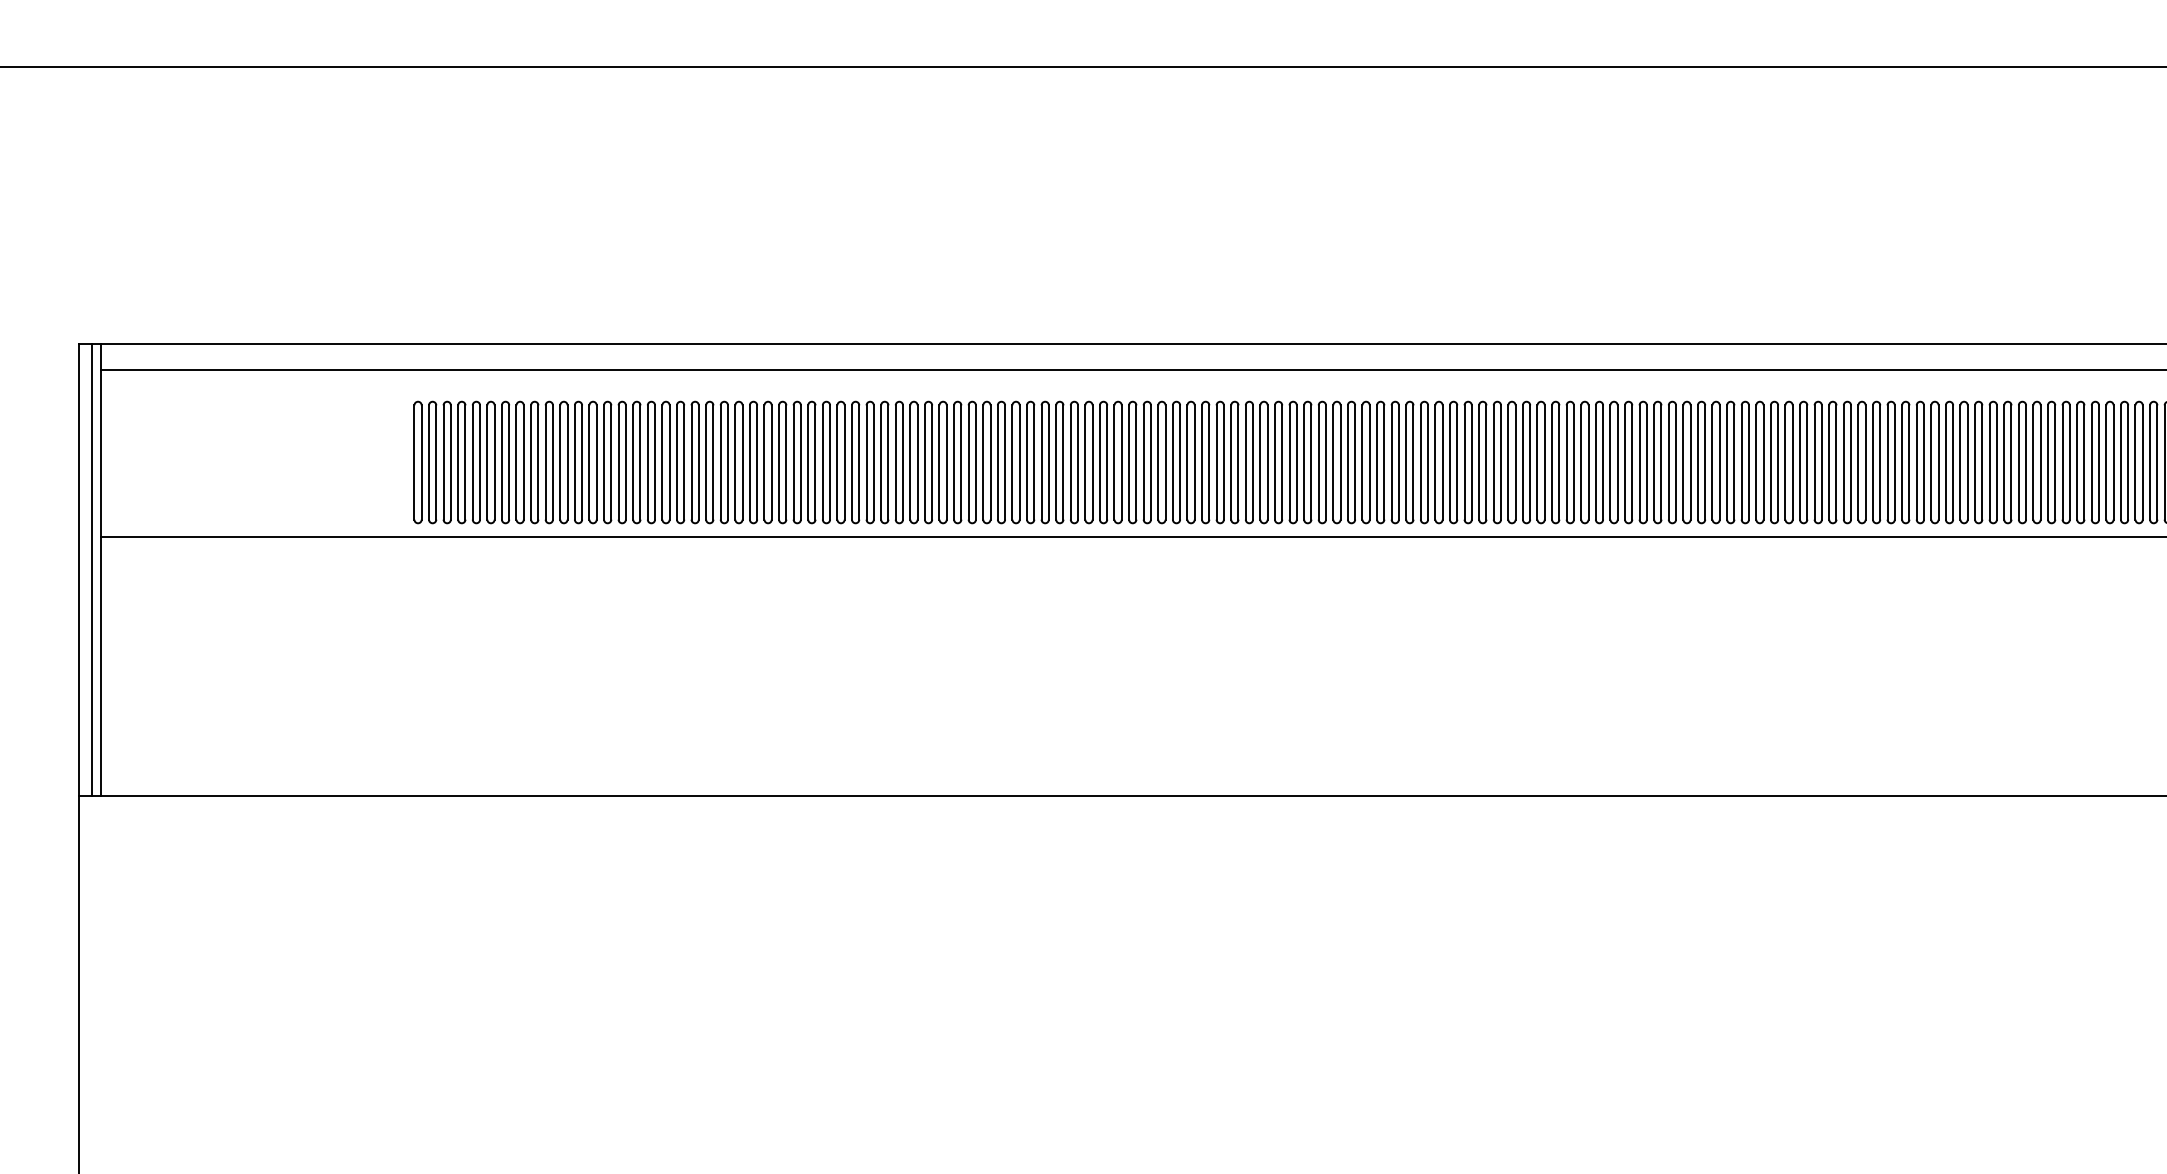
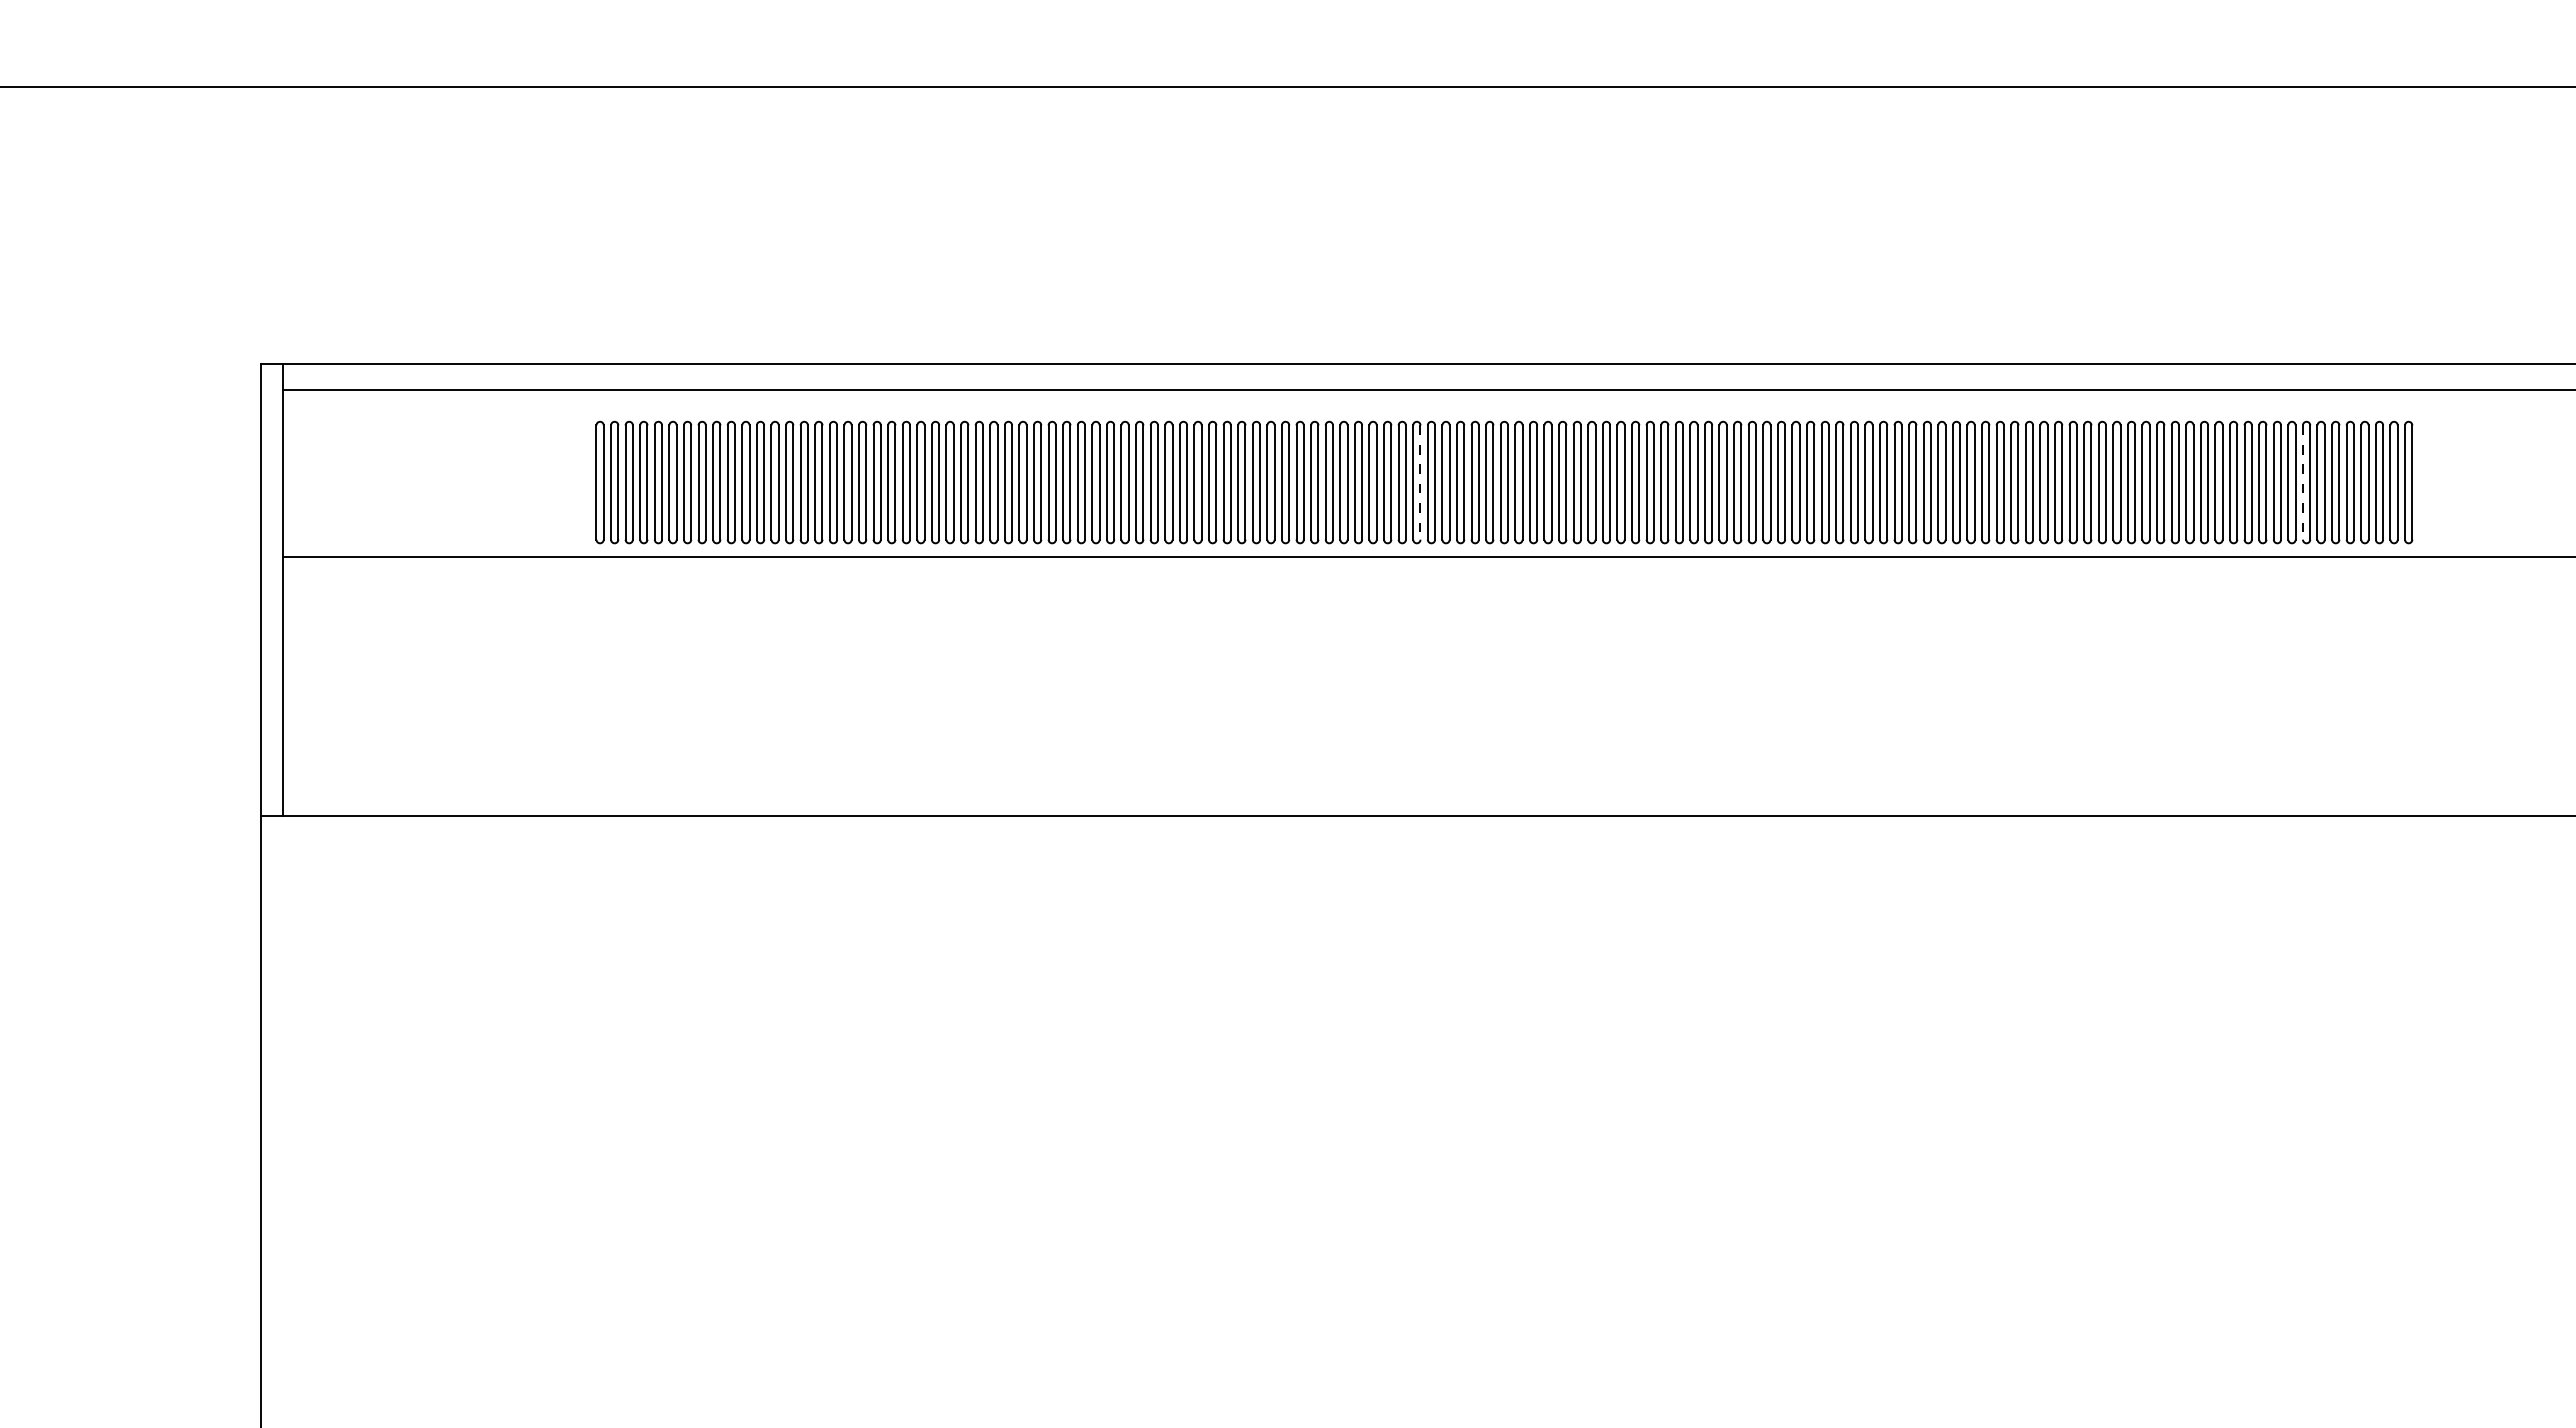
line: (1238, 463) -> (1420, 483), solid -> dashed
line: (2120, 463) -> (2302, 483), solid -> dashed
line: (92, 570) -> (274, 590), removed

